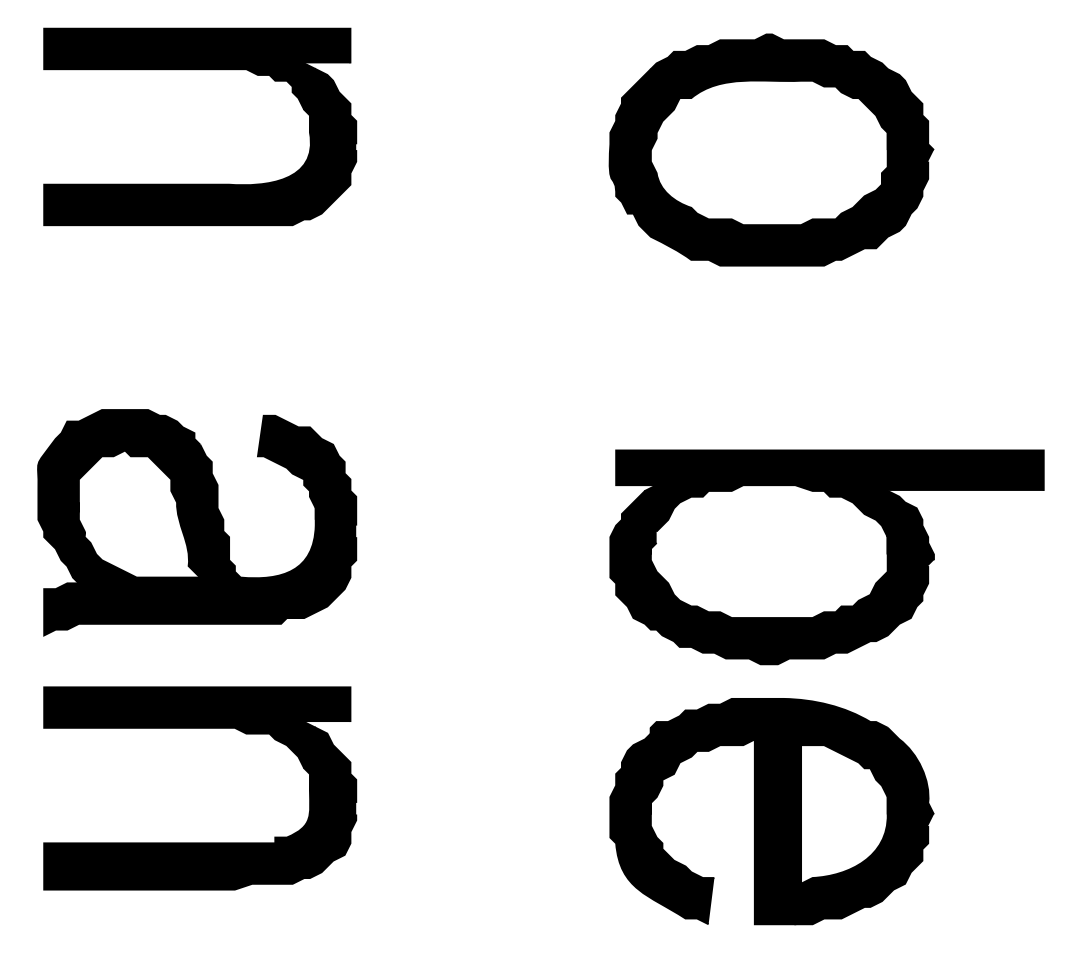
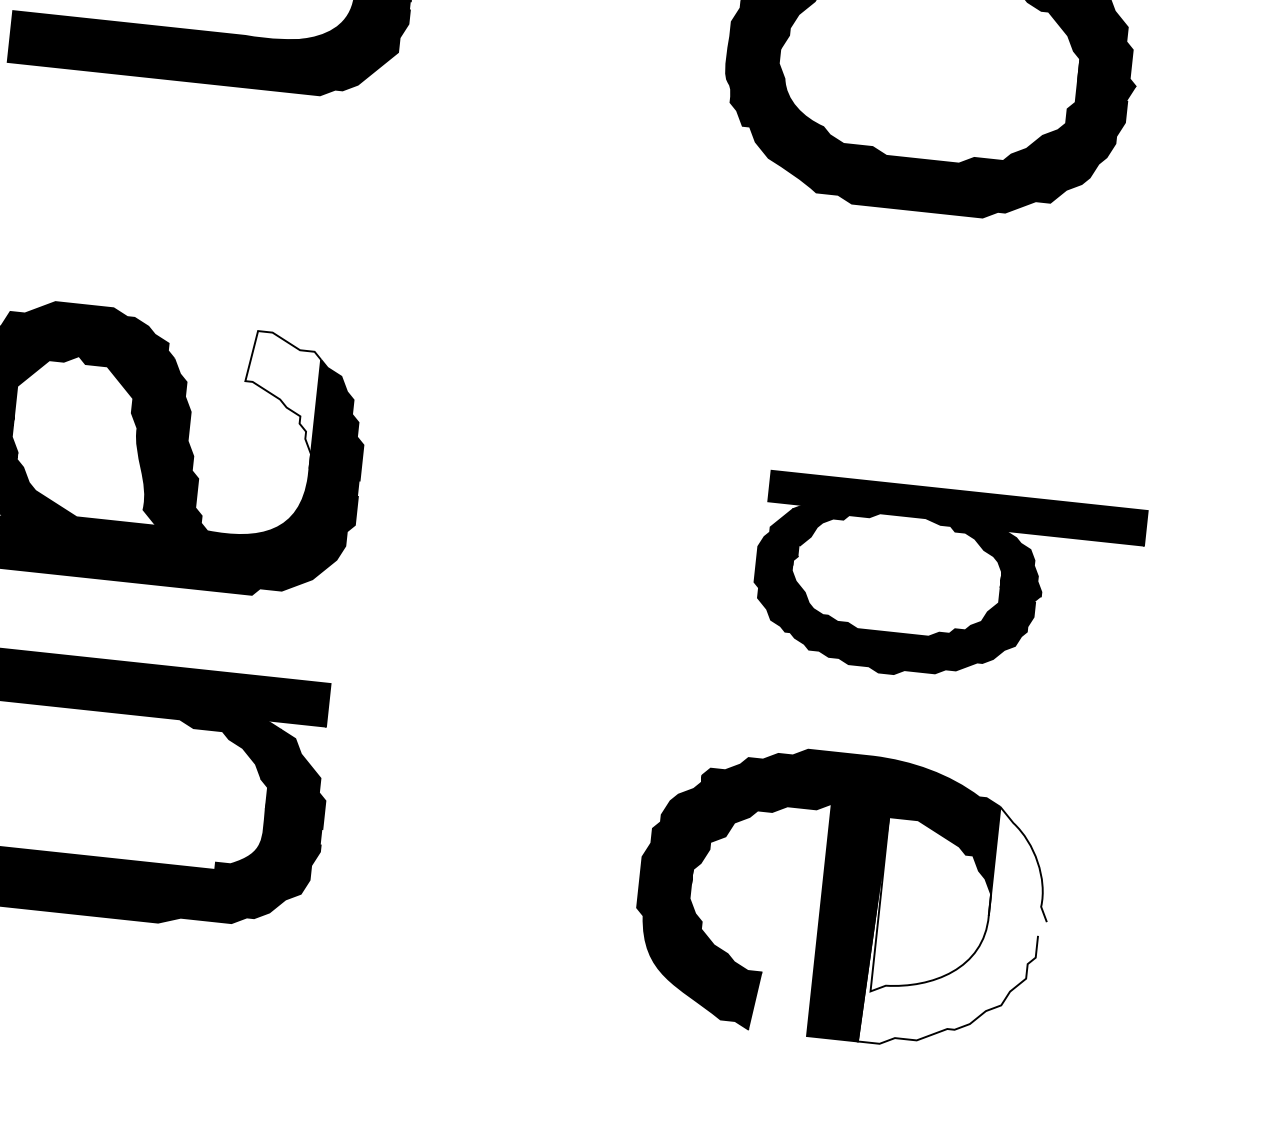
fill: (286, 467) -> (279, 399), removed
part: (826, 557) -> (946, 584), size x0.7
fill: (864, 825) -> (958, 926), removed

